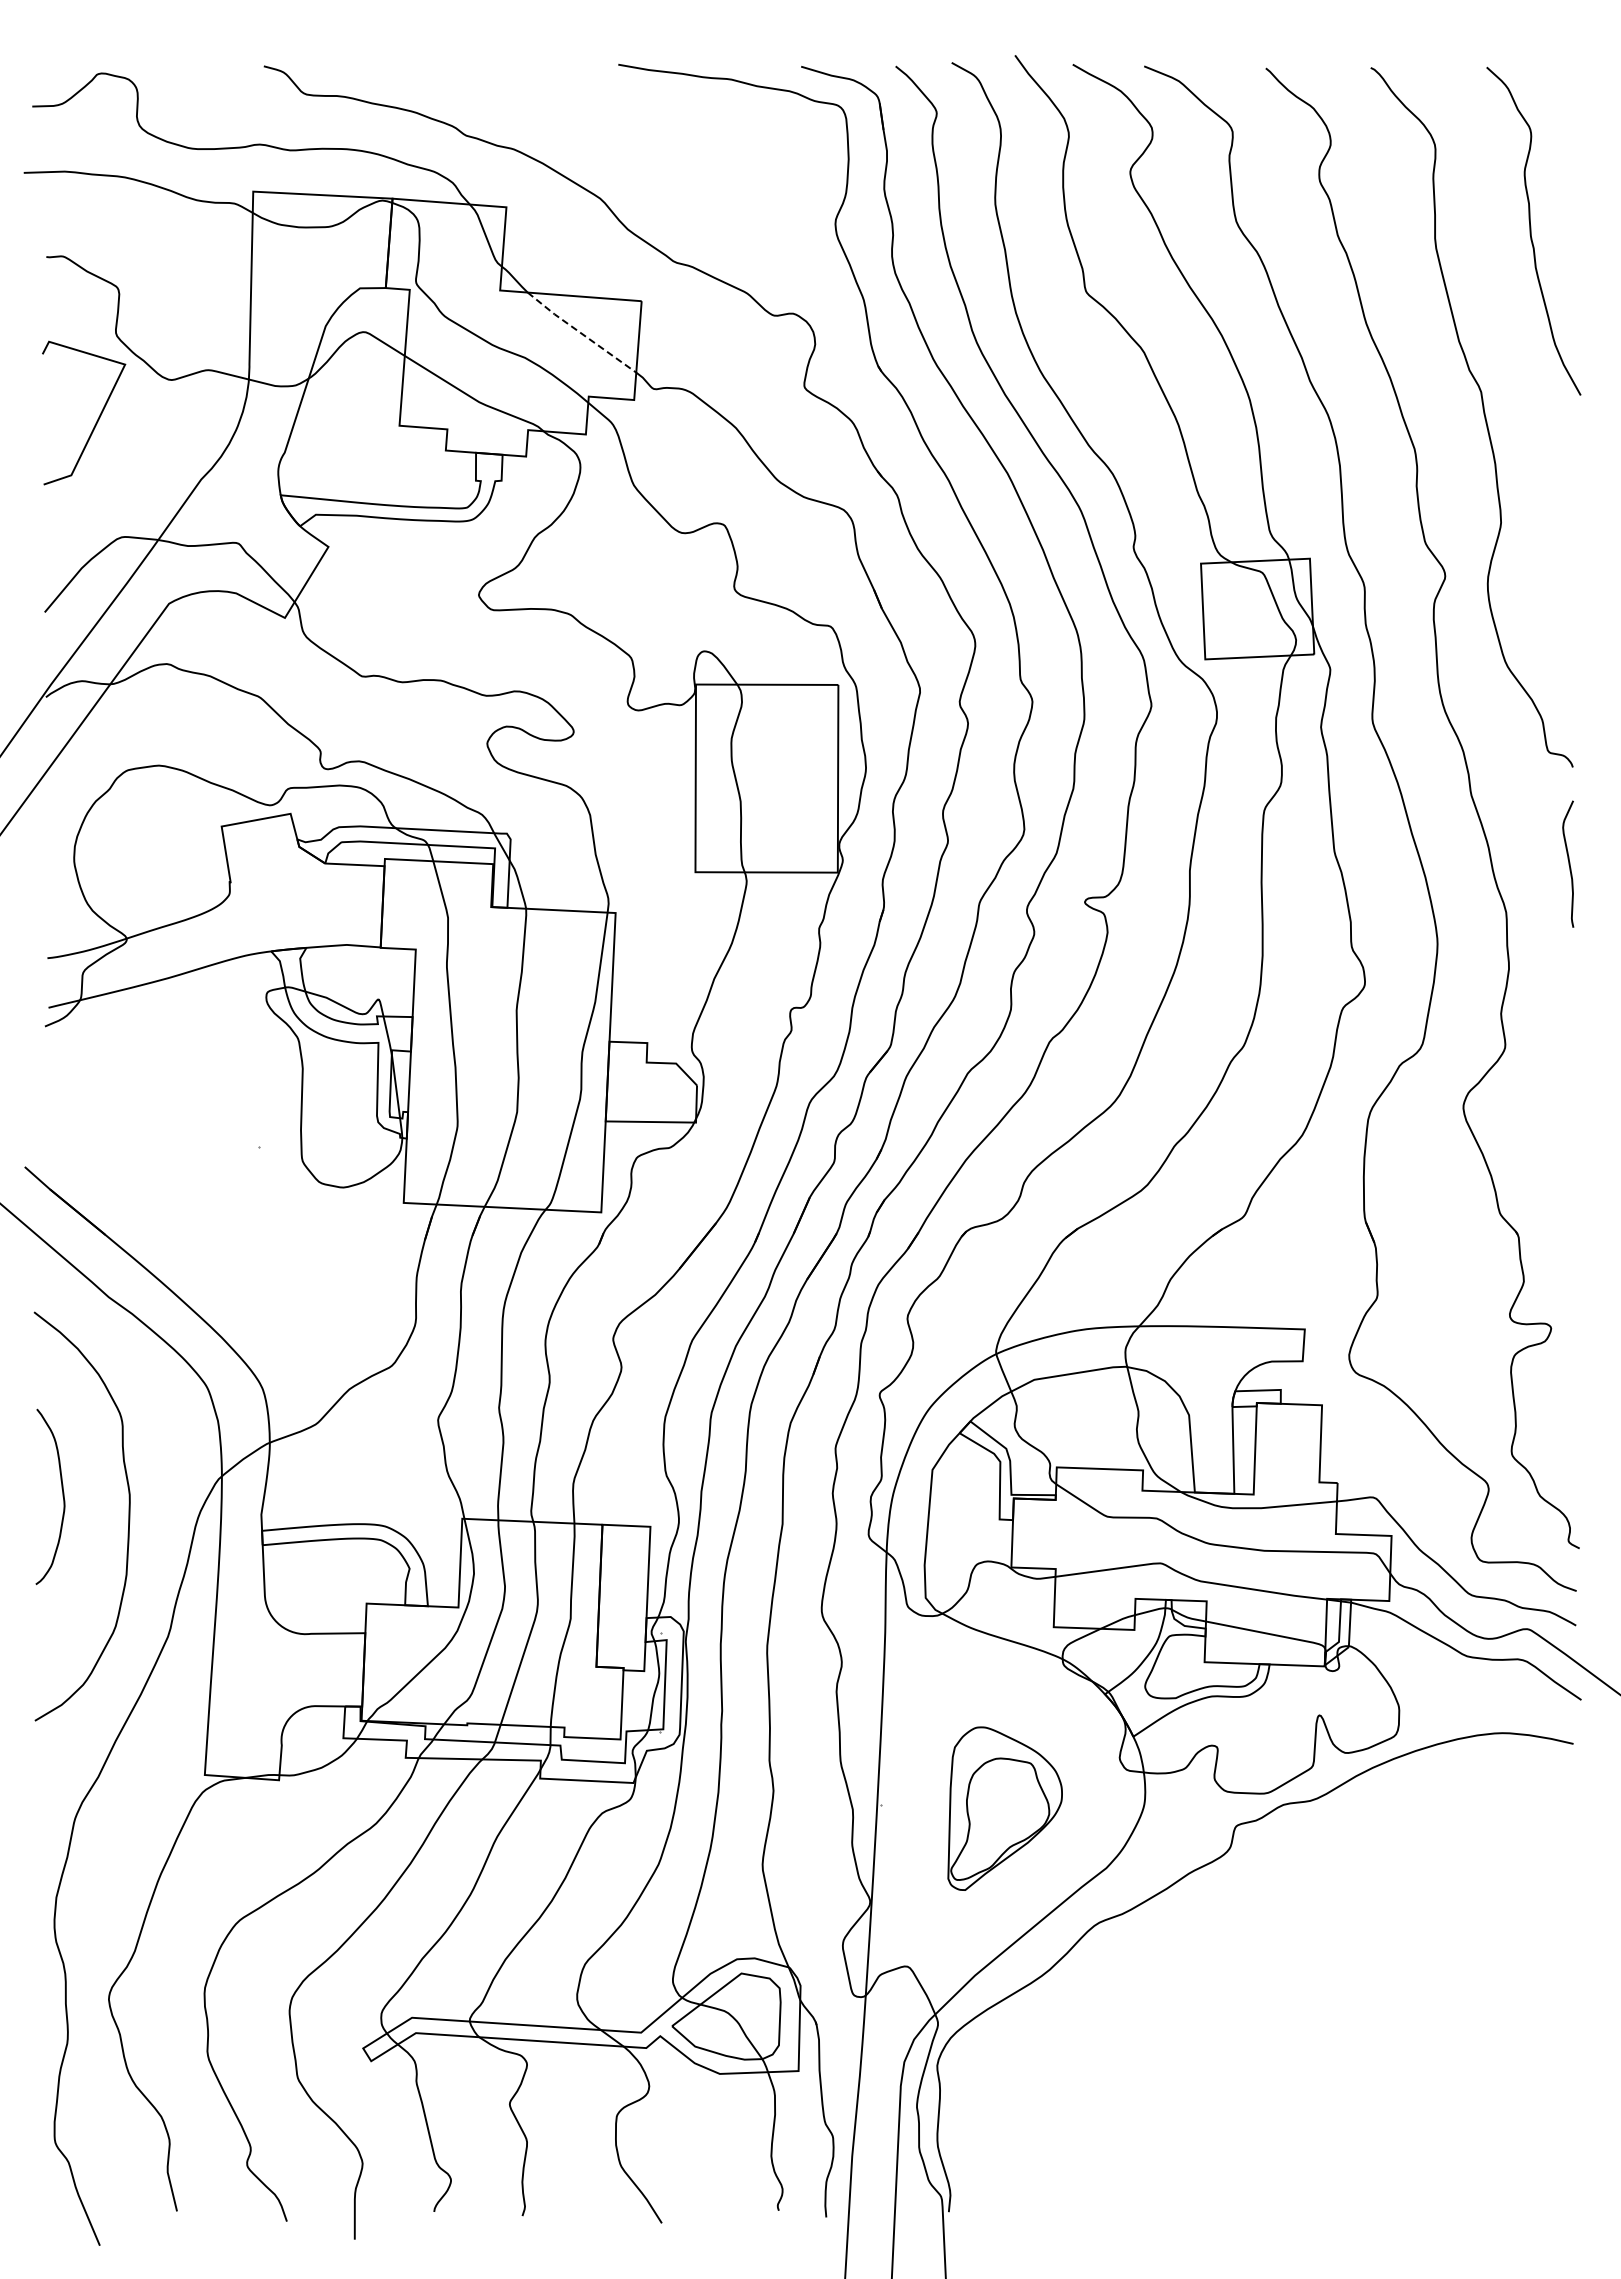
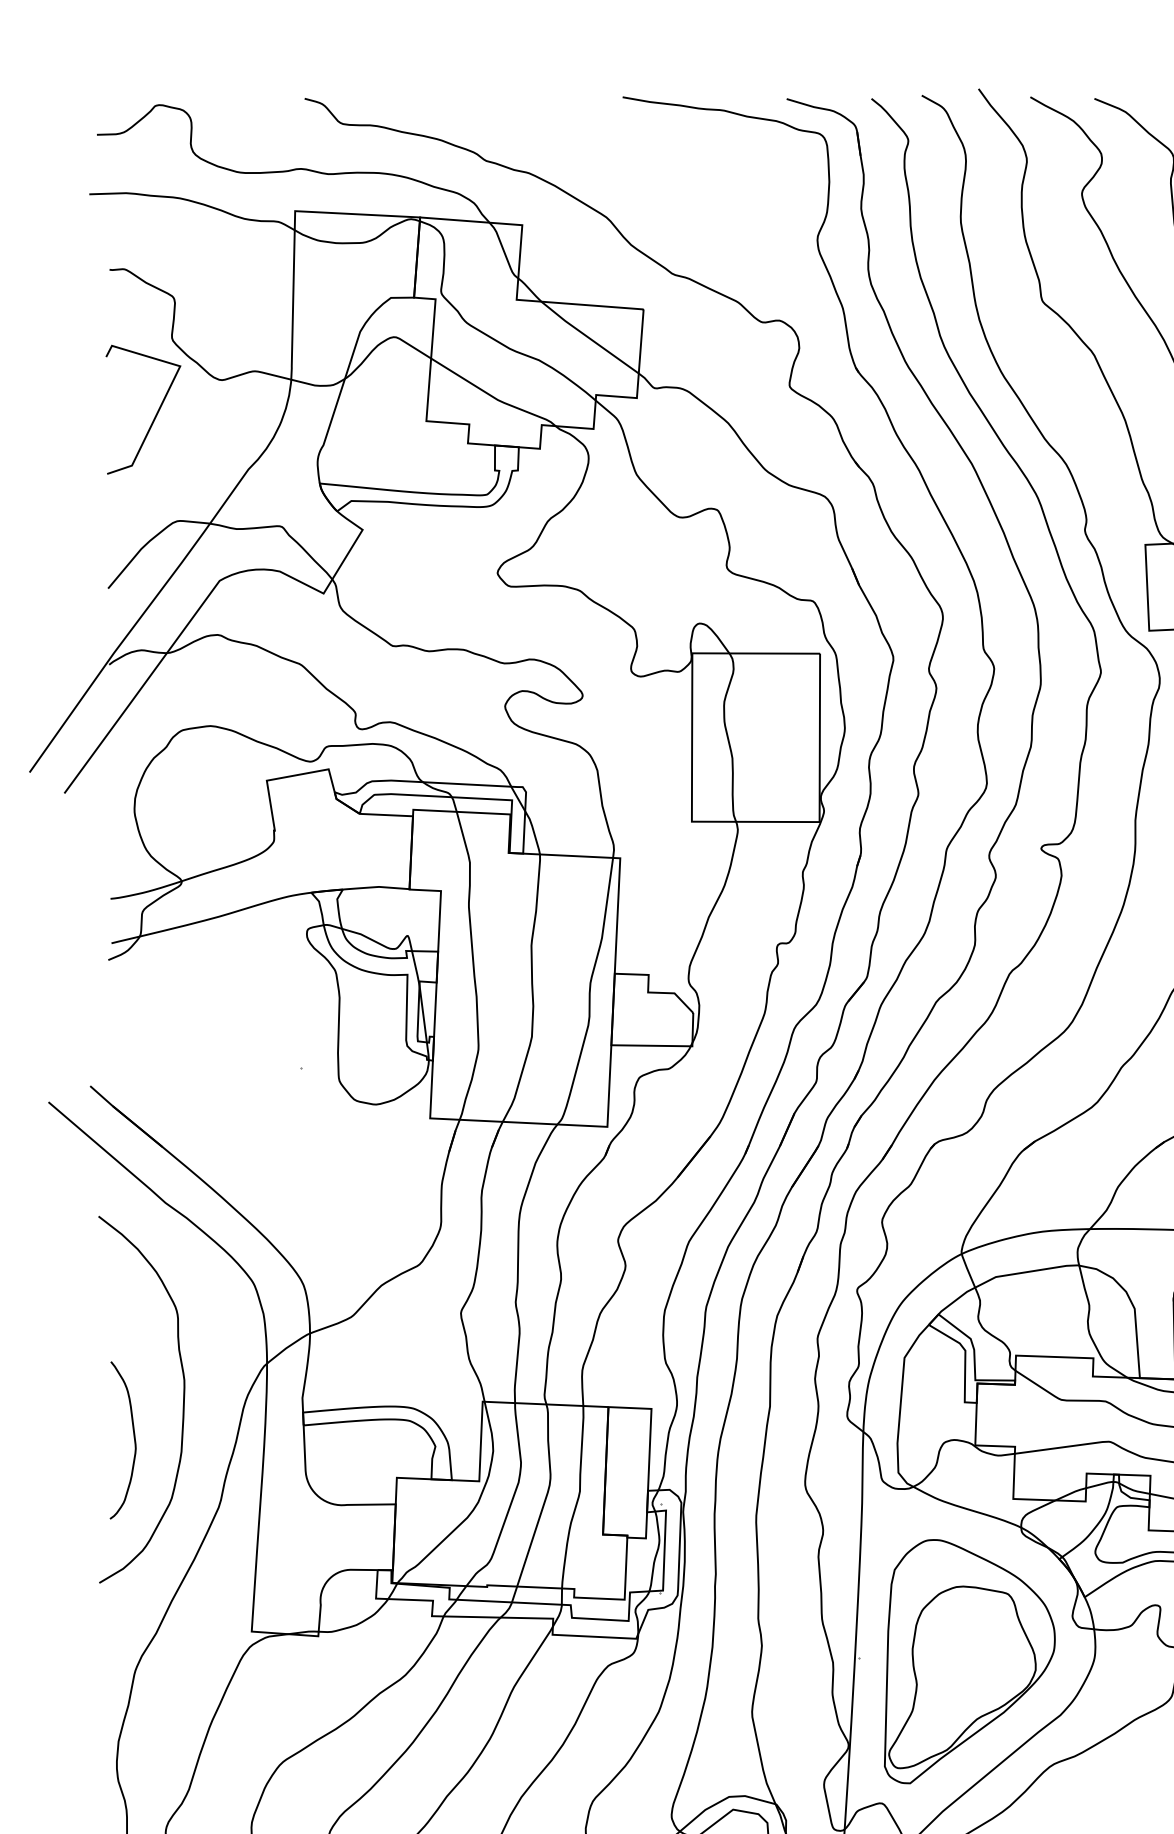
line: (581, 333) -> (589, 338), dashed -> solid
curve: (62, 1496) -> (133, 1440), moved
part: (1004, 1808) -> (969, 1661), size x1.67

